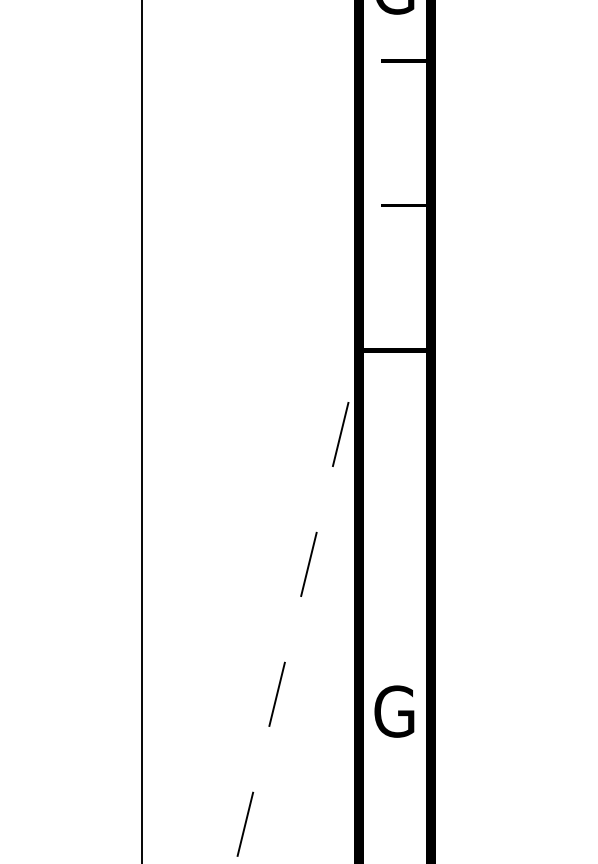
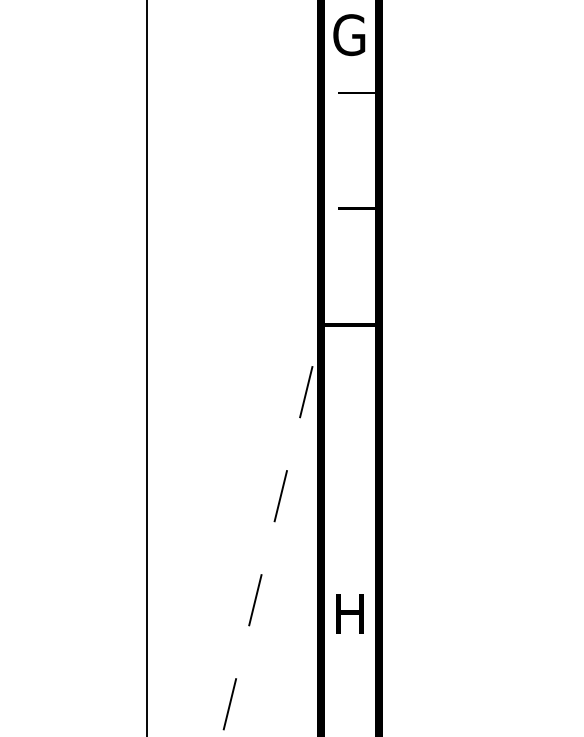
text: (394, 710) -> (349, 613), G -> H

